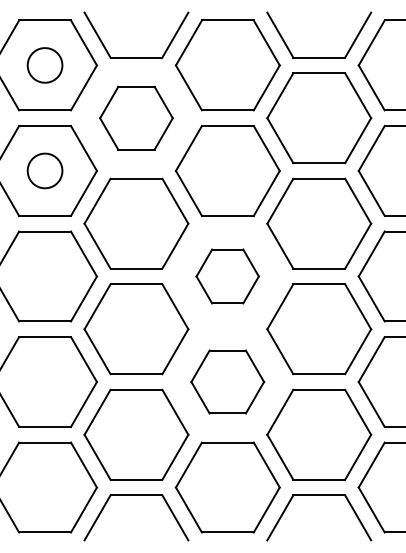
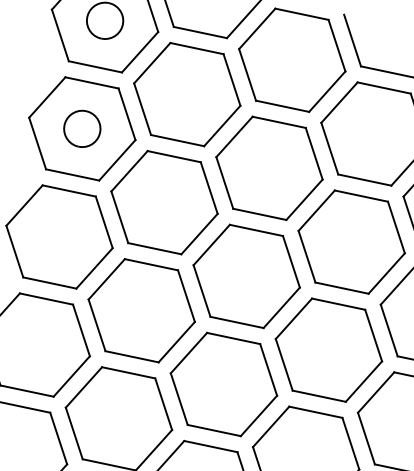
part: (136, 118) -> (187, 94), size x1.43
part: (227, 276) -> (246, 276), size x1.67
part: (227, 381) -> (223, 383), size x1.43

